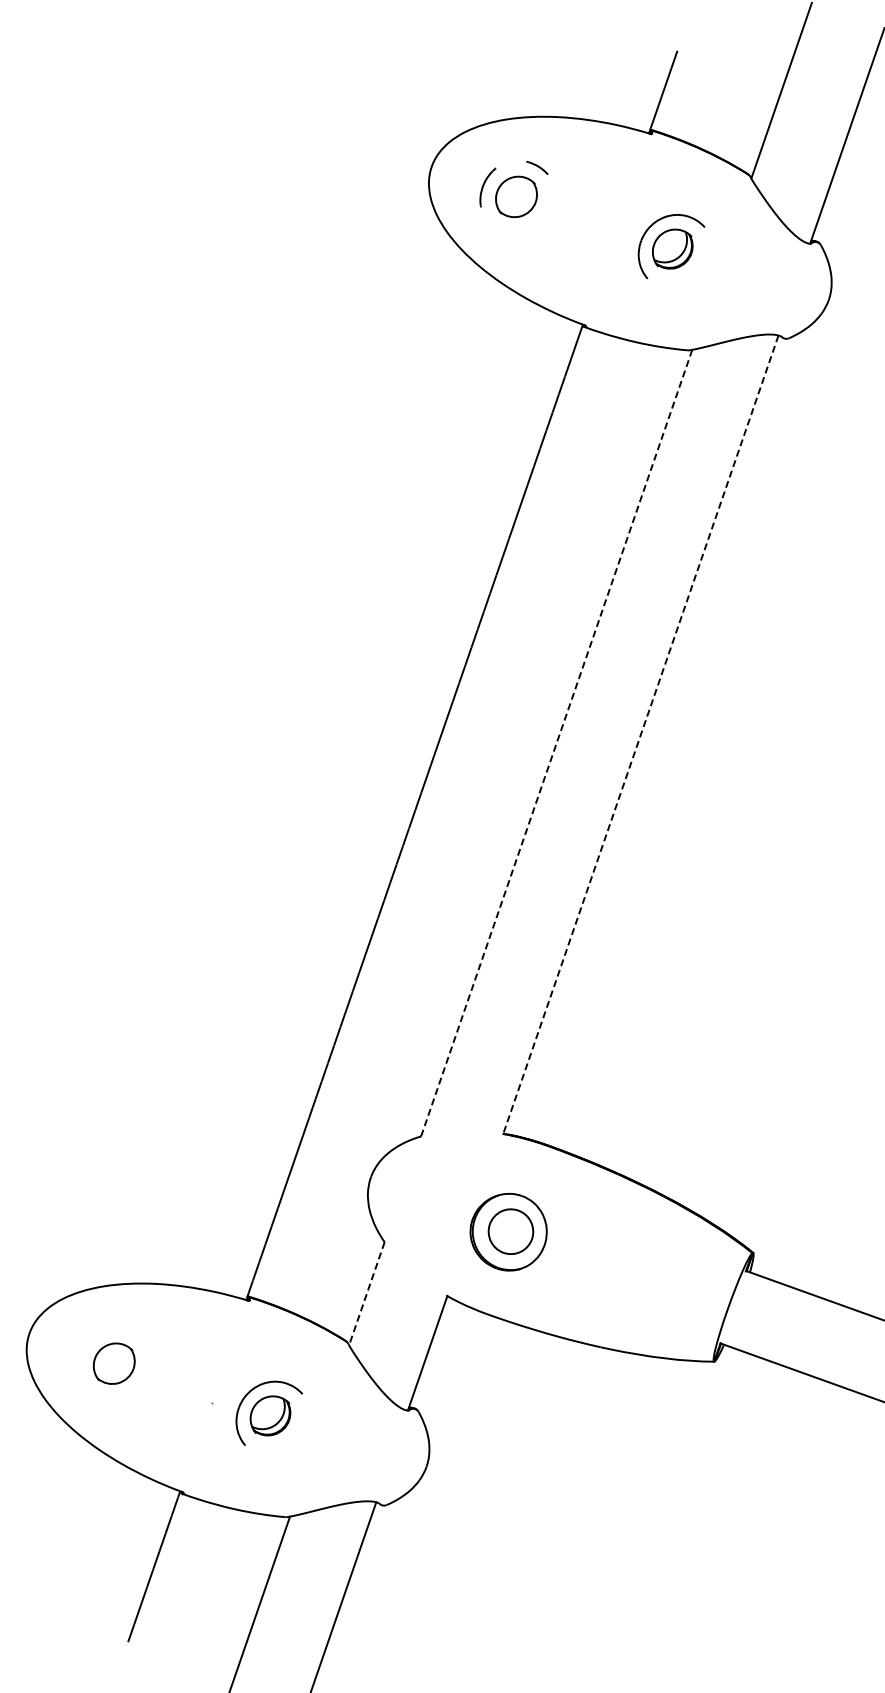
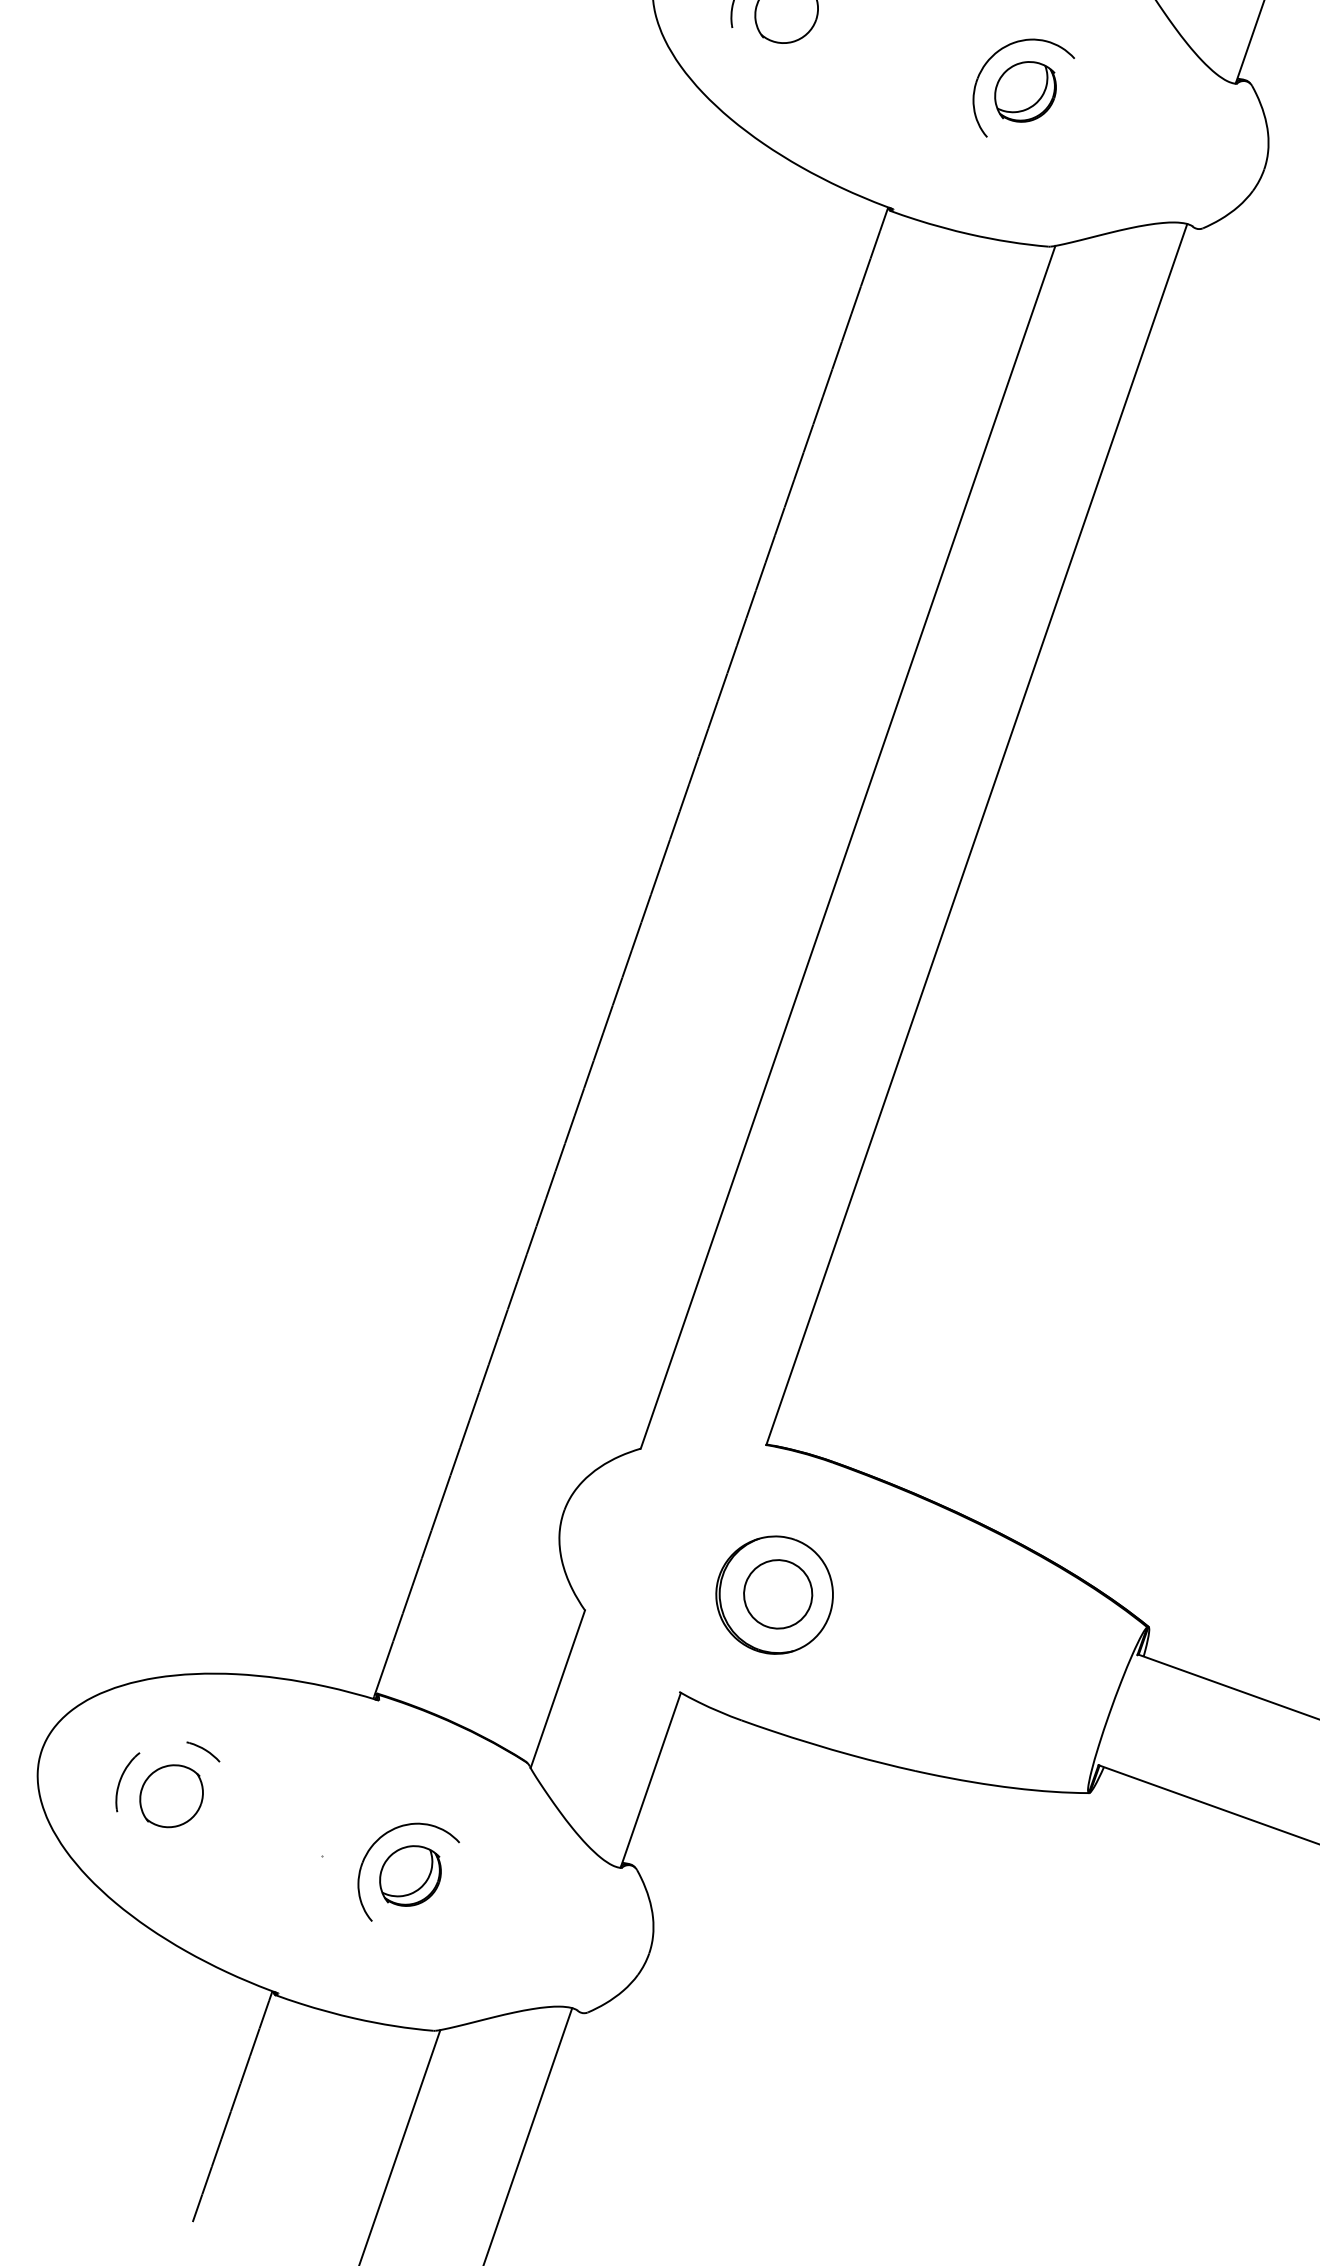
line: (640, 735) -> (976, 835), dashed -> solid
line: (556, 743) -> (847, 847), dashed -> solid
line: (366, 1293) -> (557, 1688), dashed -> solid
part: (135, 1334) -> (204, 1751), added
part: (85, 1354) -> (127, 1782), added

